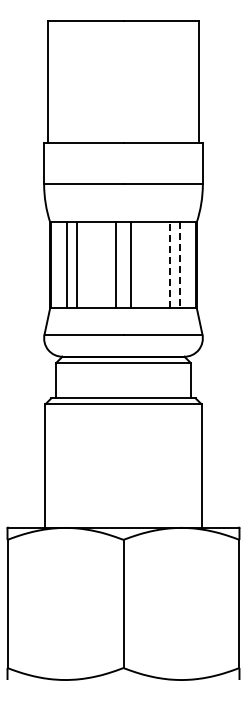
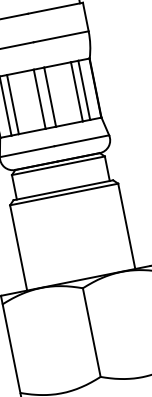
line: (169, 265) -> (76, 92), dashed -> solid
line: (180, 265) -> (84, 90), dashed -> solid

